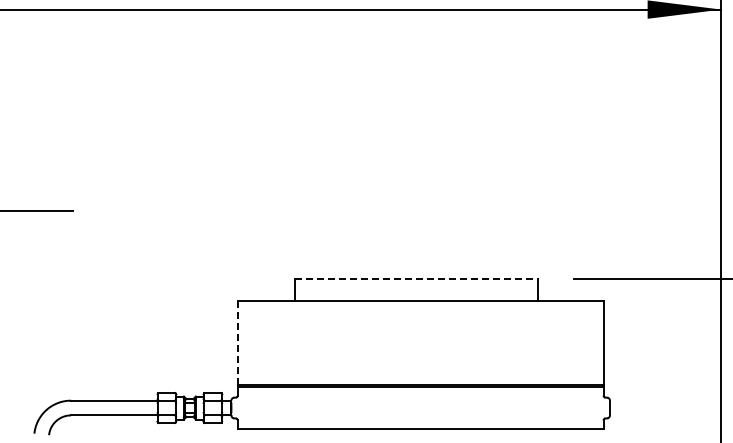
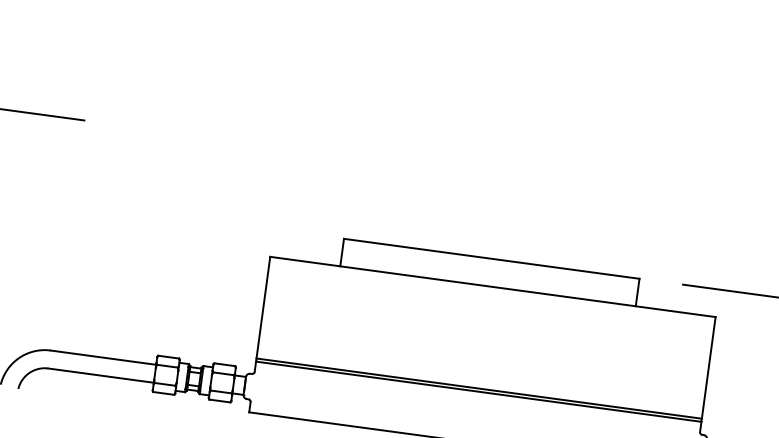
line: (417, 278) -> (492, 258), dashed -> solid
line: (237, 342) -> (263, 307), dashed -> solid

